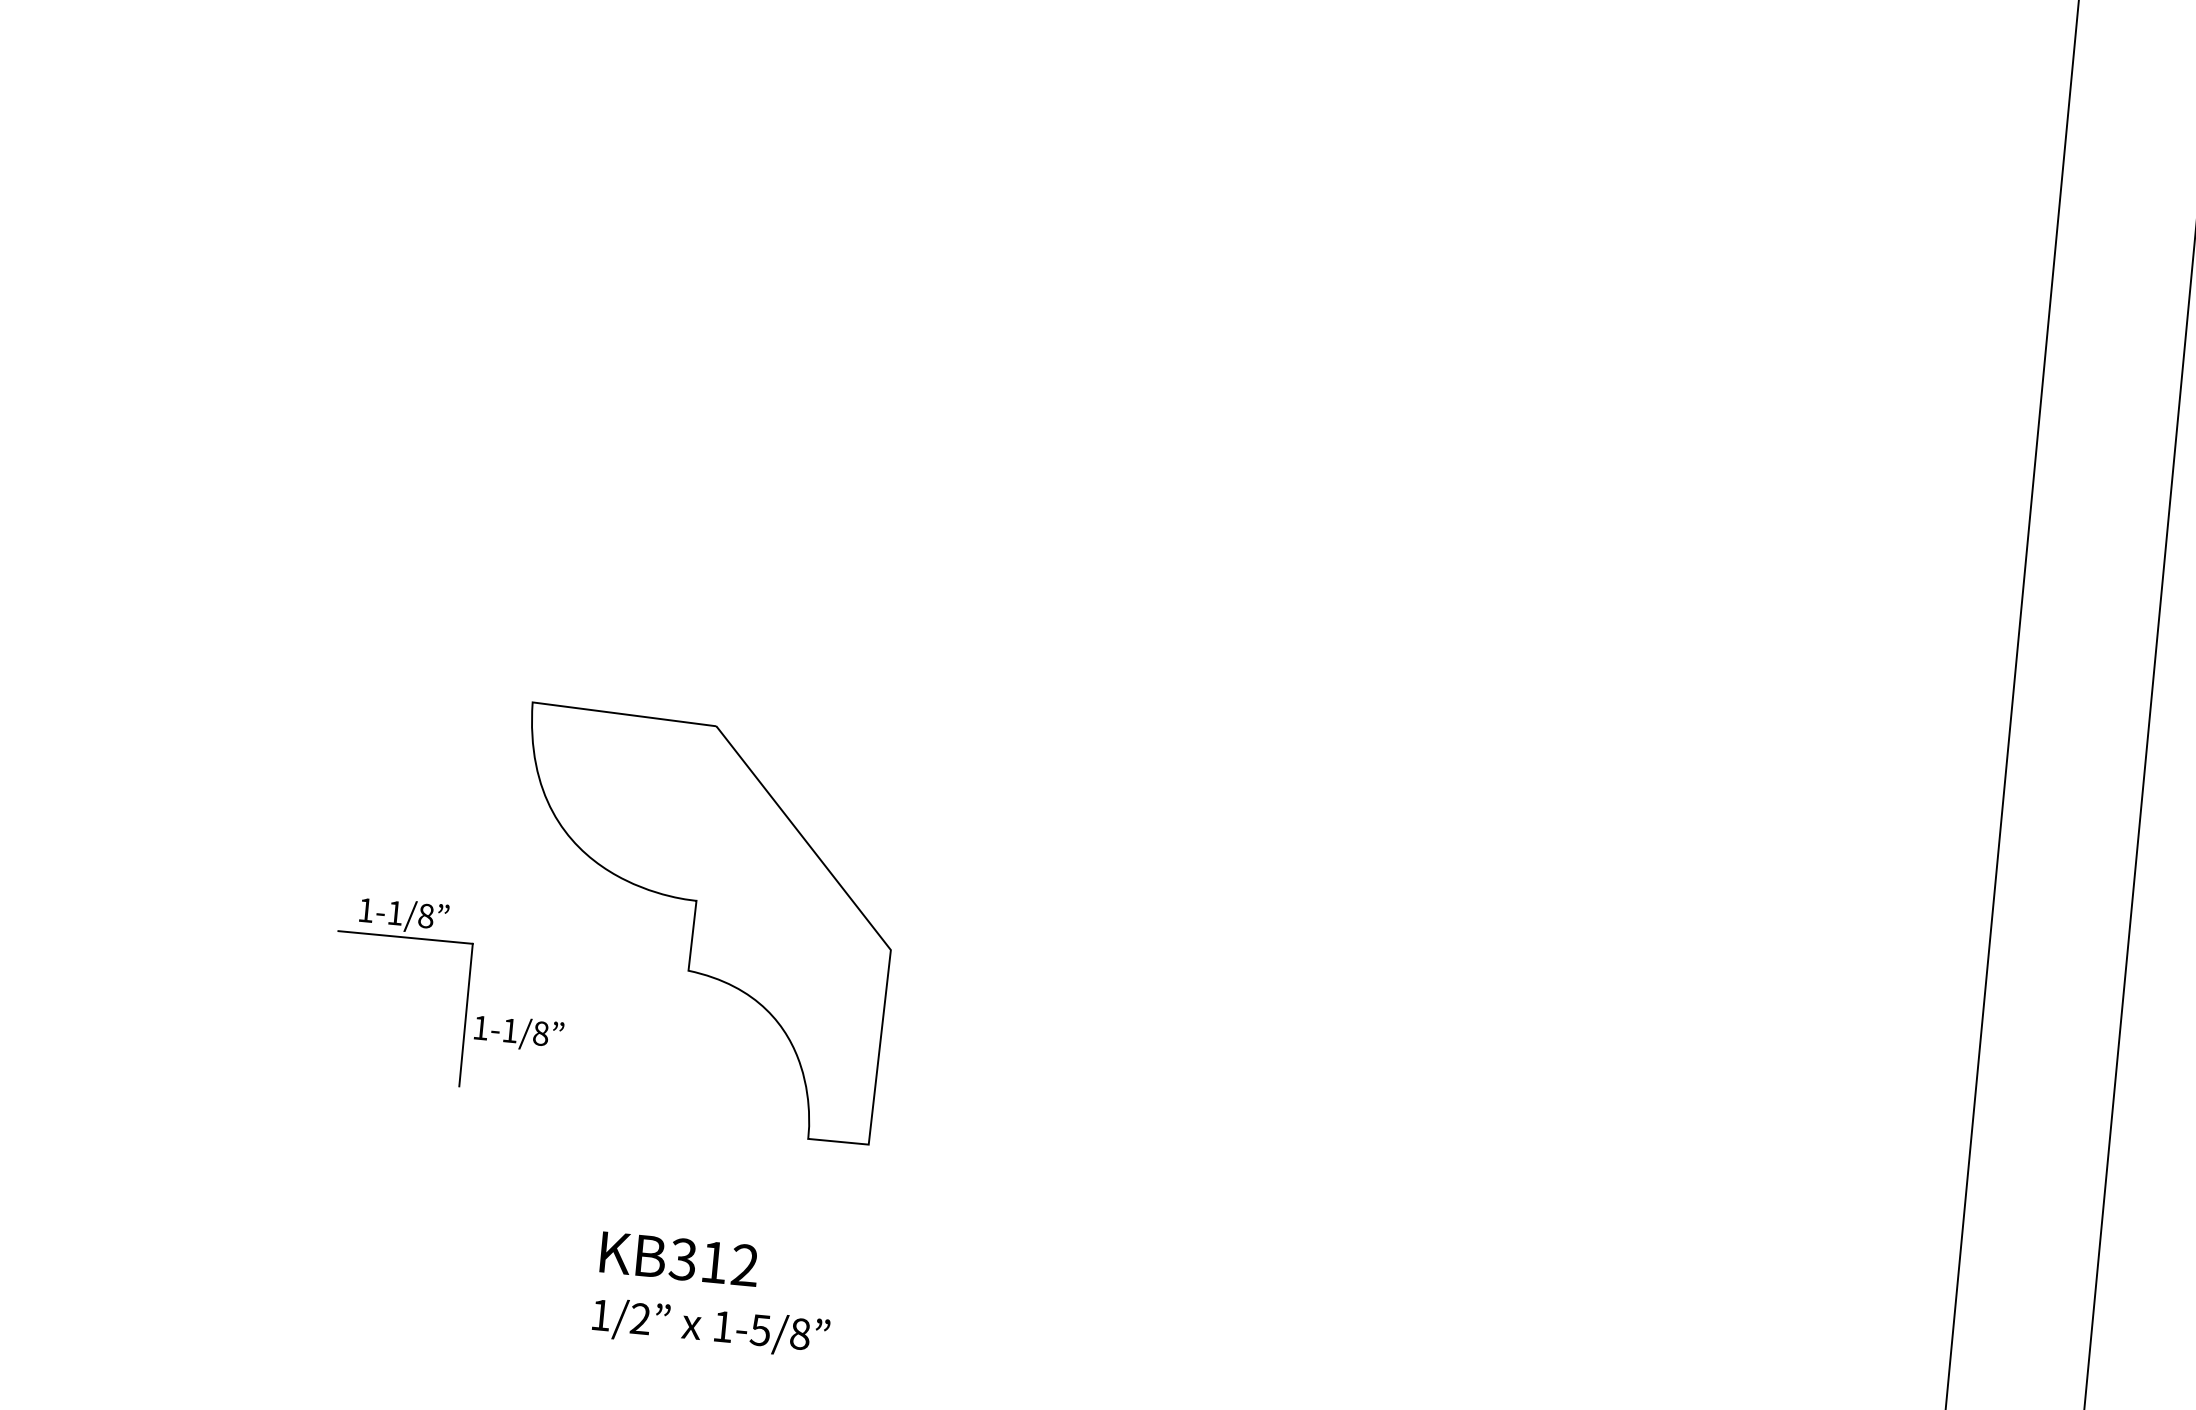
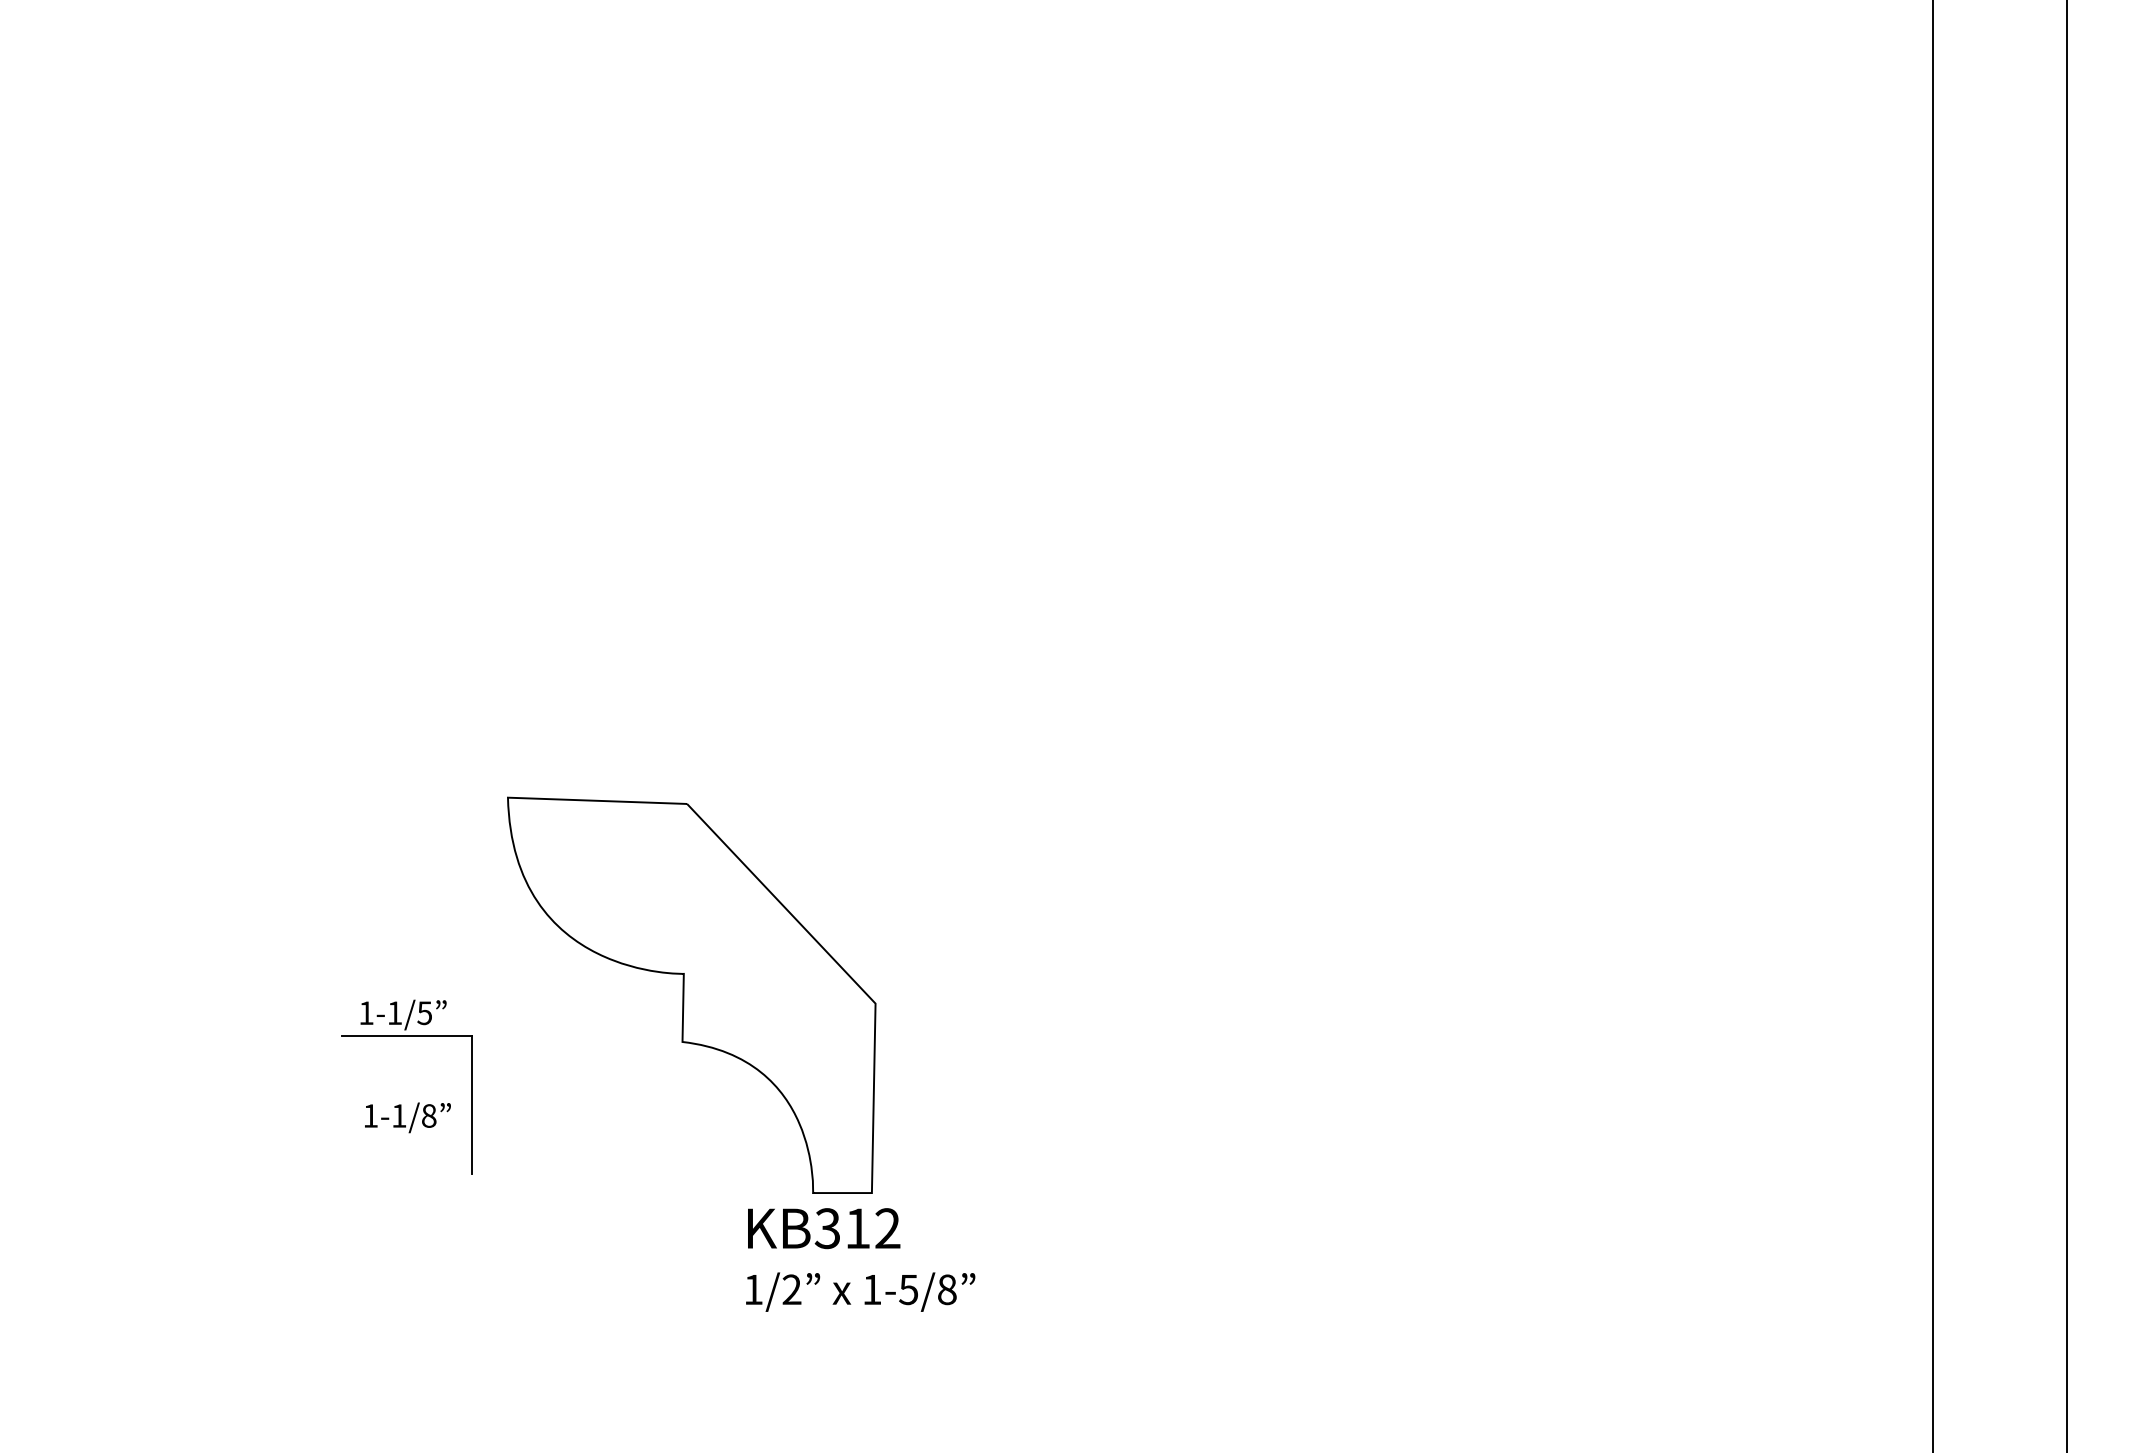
text: (425, 915) -> (424, 1012), 1-1/8 -> 1-1/5
text: (518, 1033) -> (407, 1117), moved
text: (713, 1294) -> (860, 1259), moved

